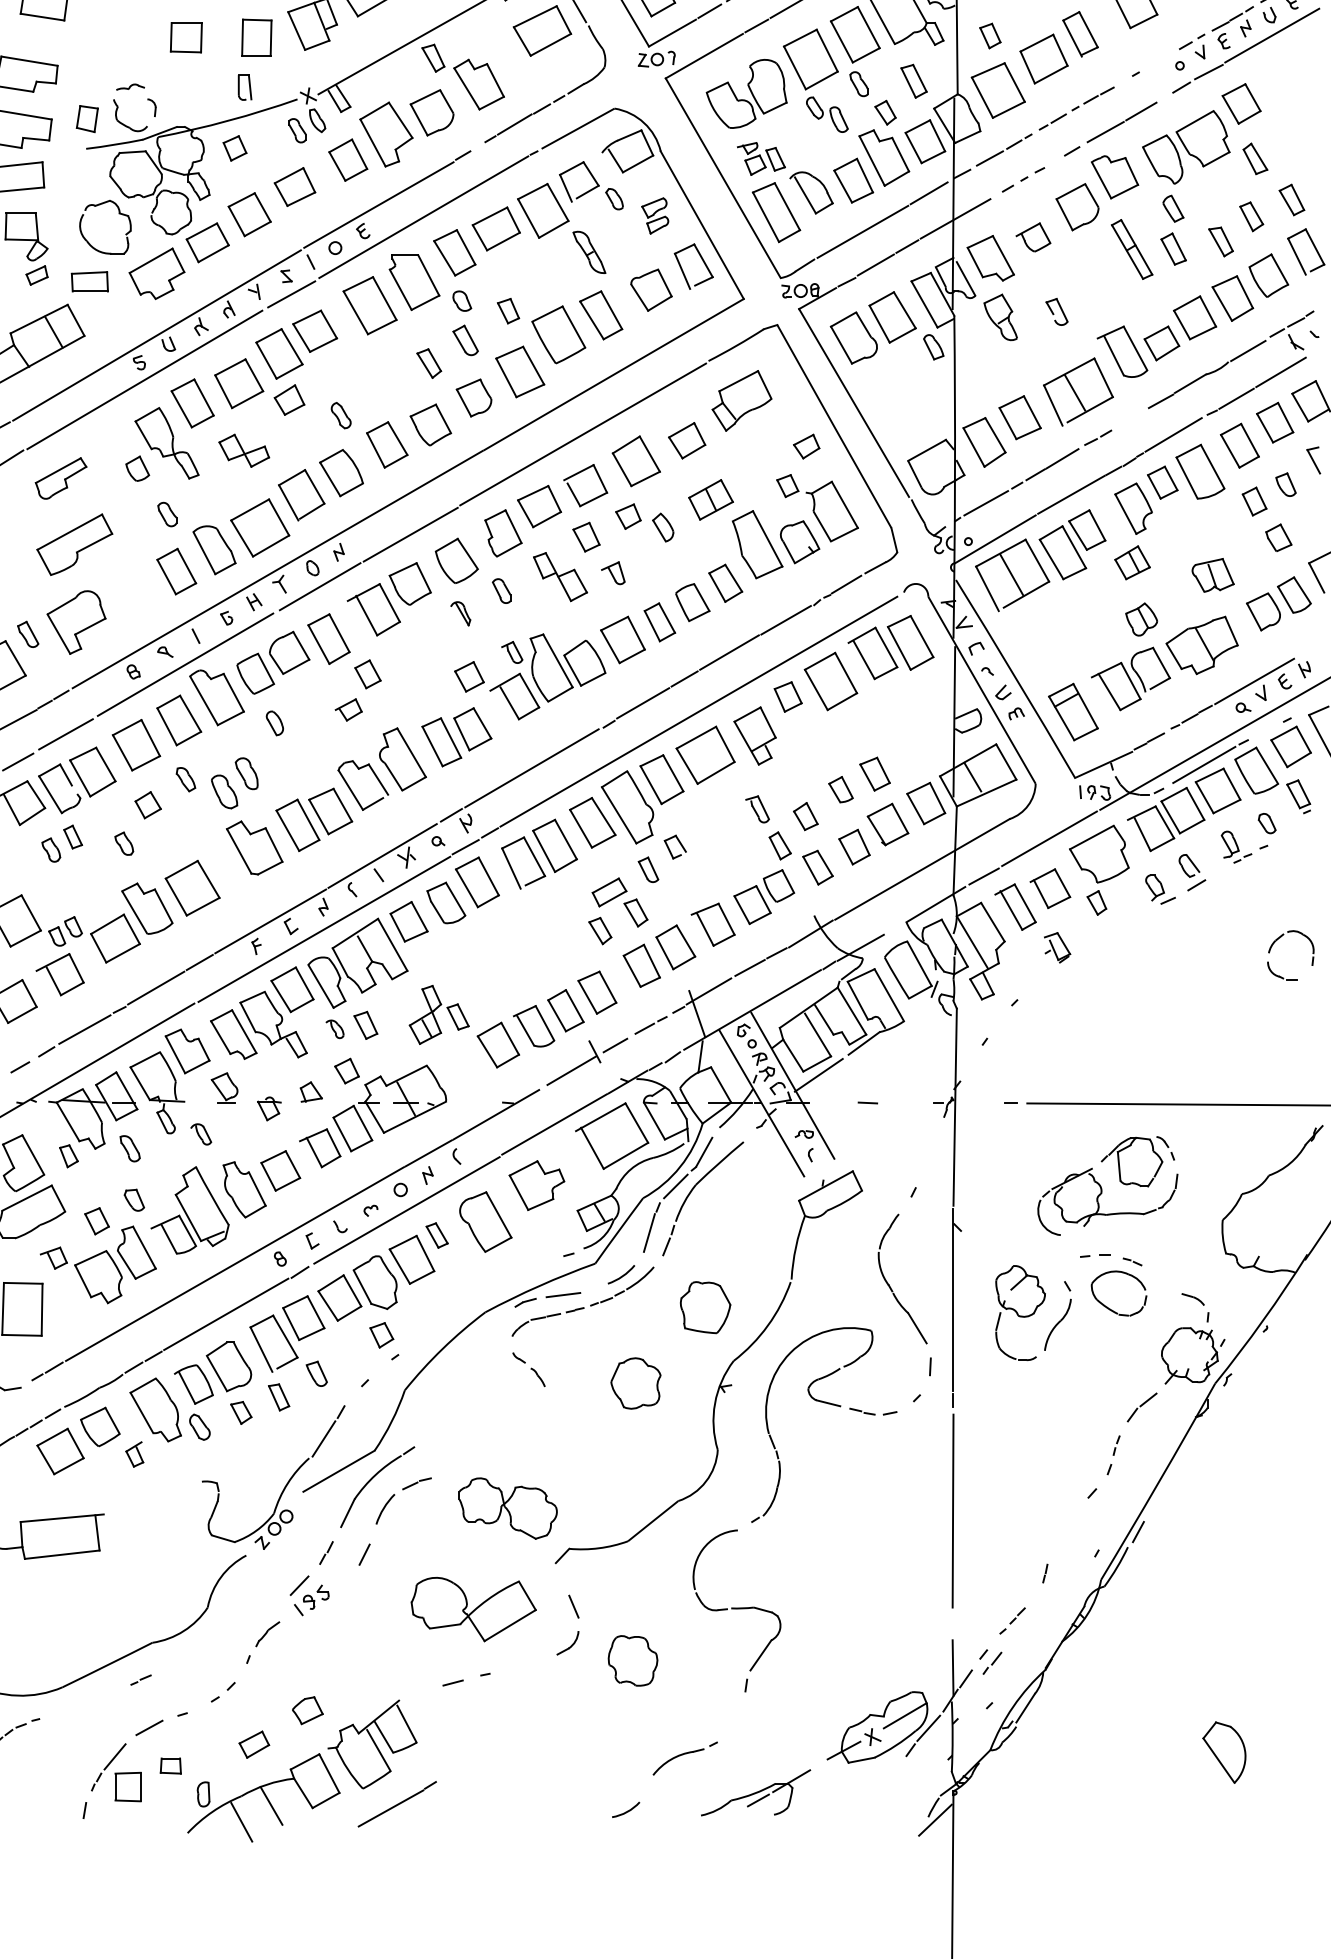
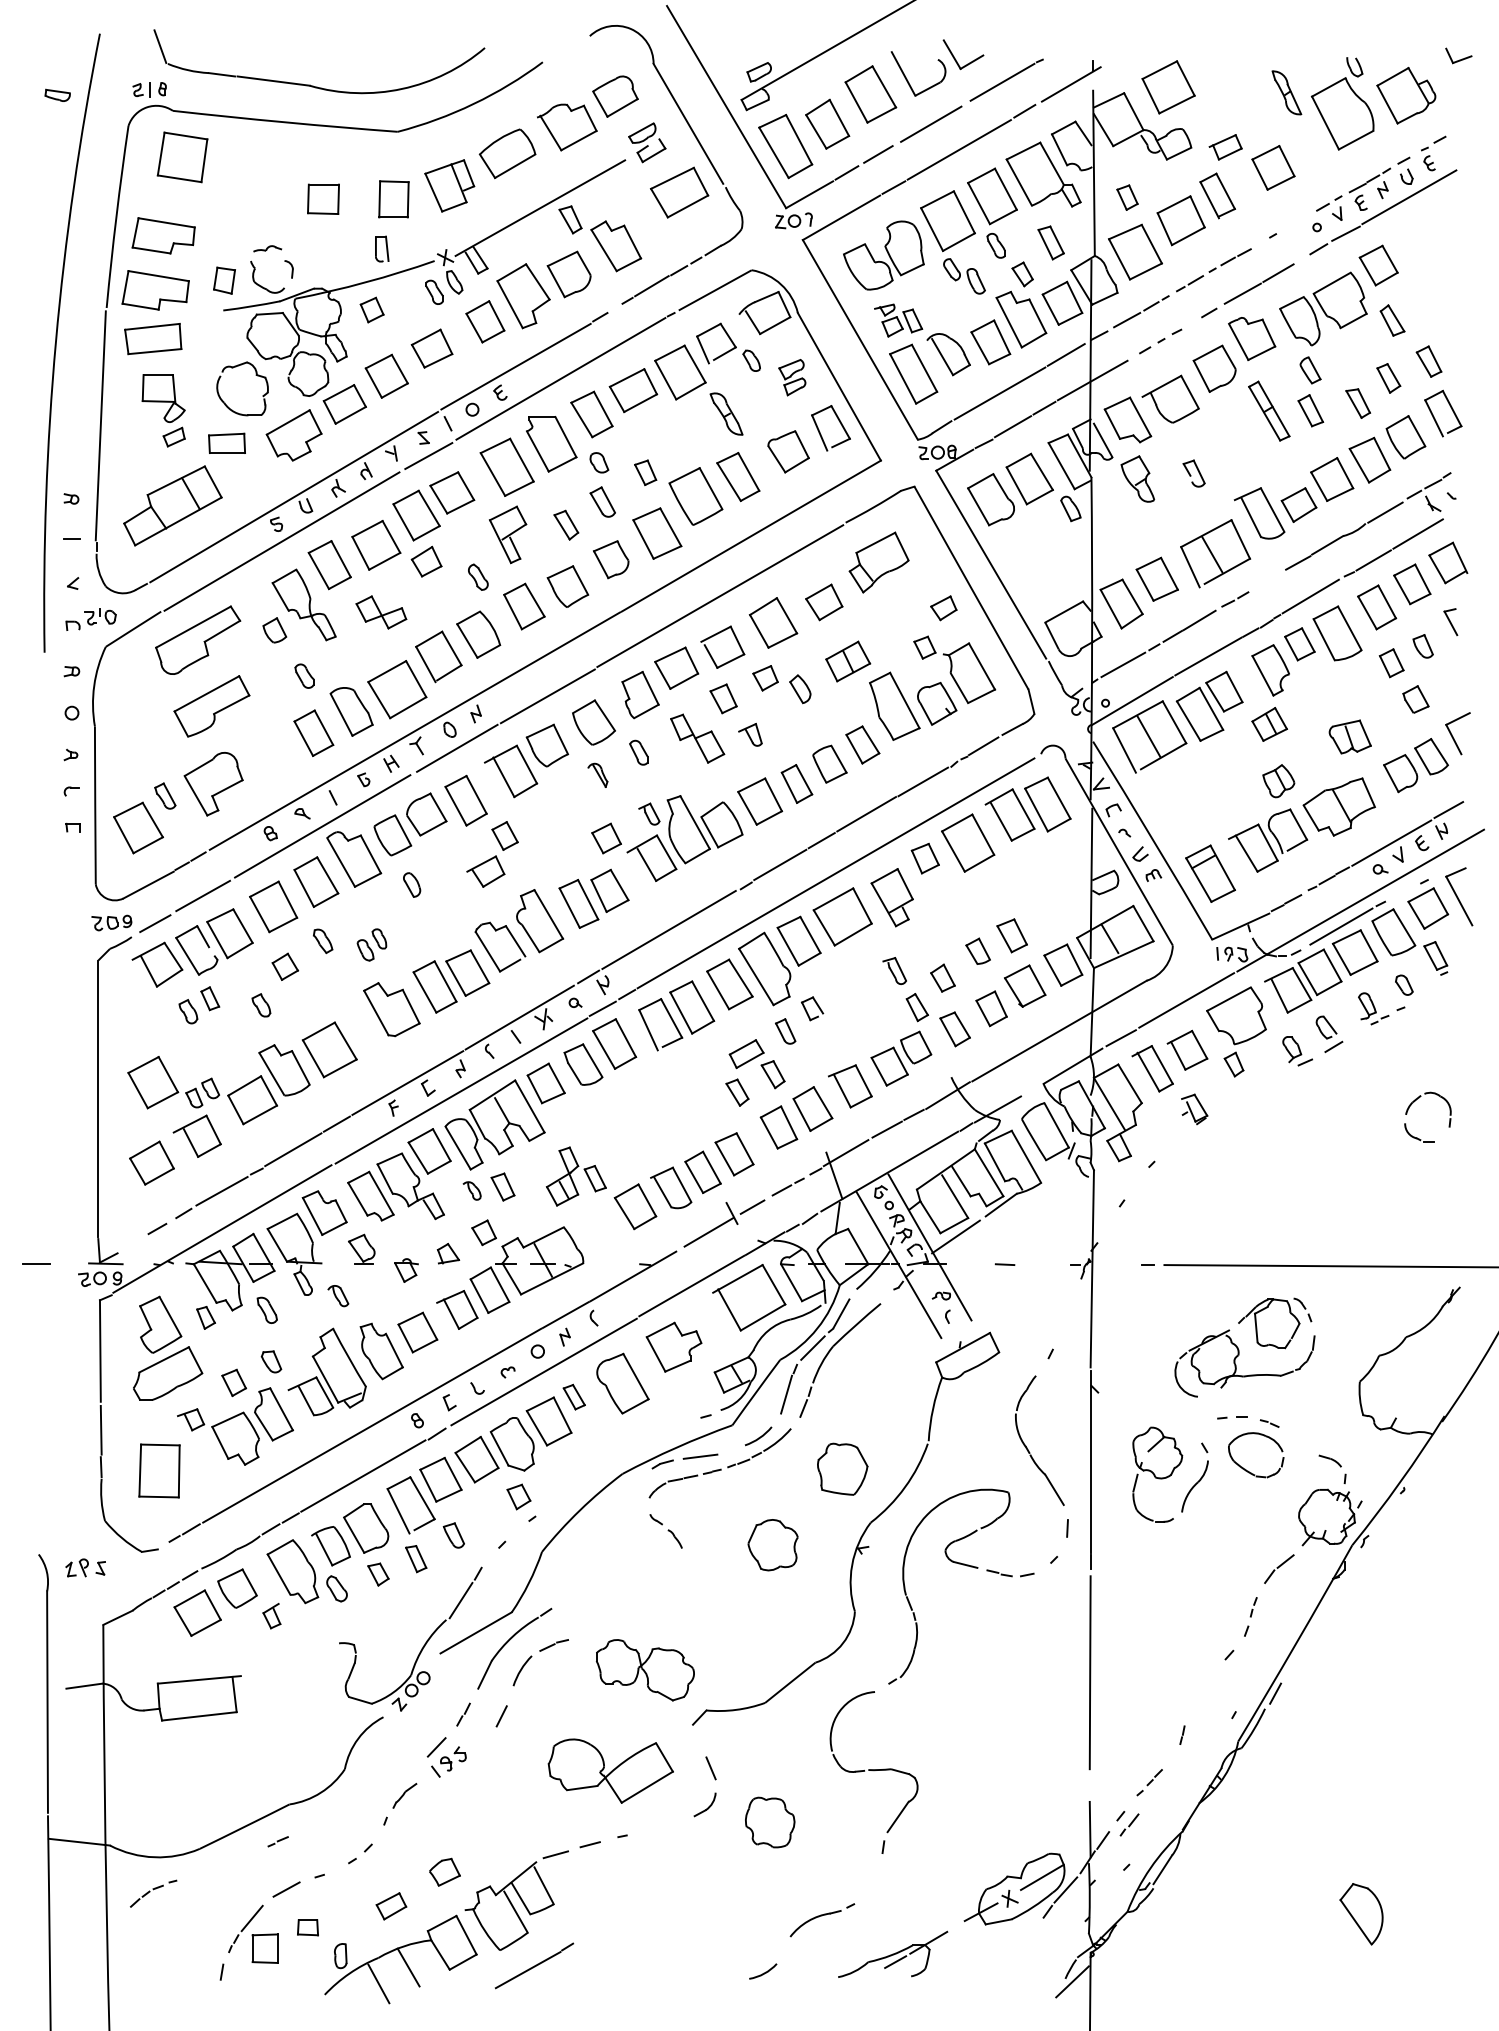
part: (1033, 236) -> (1170, 398), size x1.67
part: (370, 372) -> (507, 534), added
part: (61, 477) -> (198, 639), size x1.67
line: (1311, 647) -> (1448, 809), added
part: (348, 709) -> (485, 871), size x1.43
part: (234, 782) -> (371, 944), size x0.62
line: (418, 1692) -> (555, 1854), added

